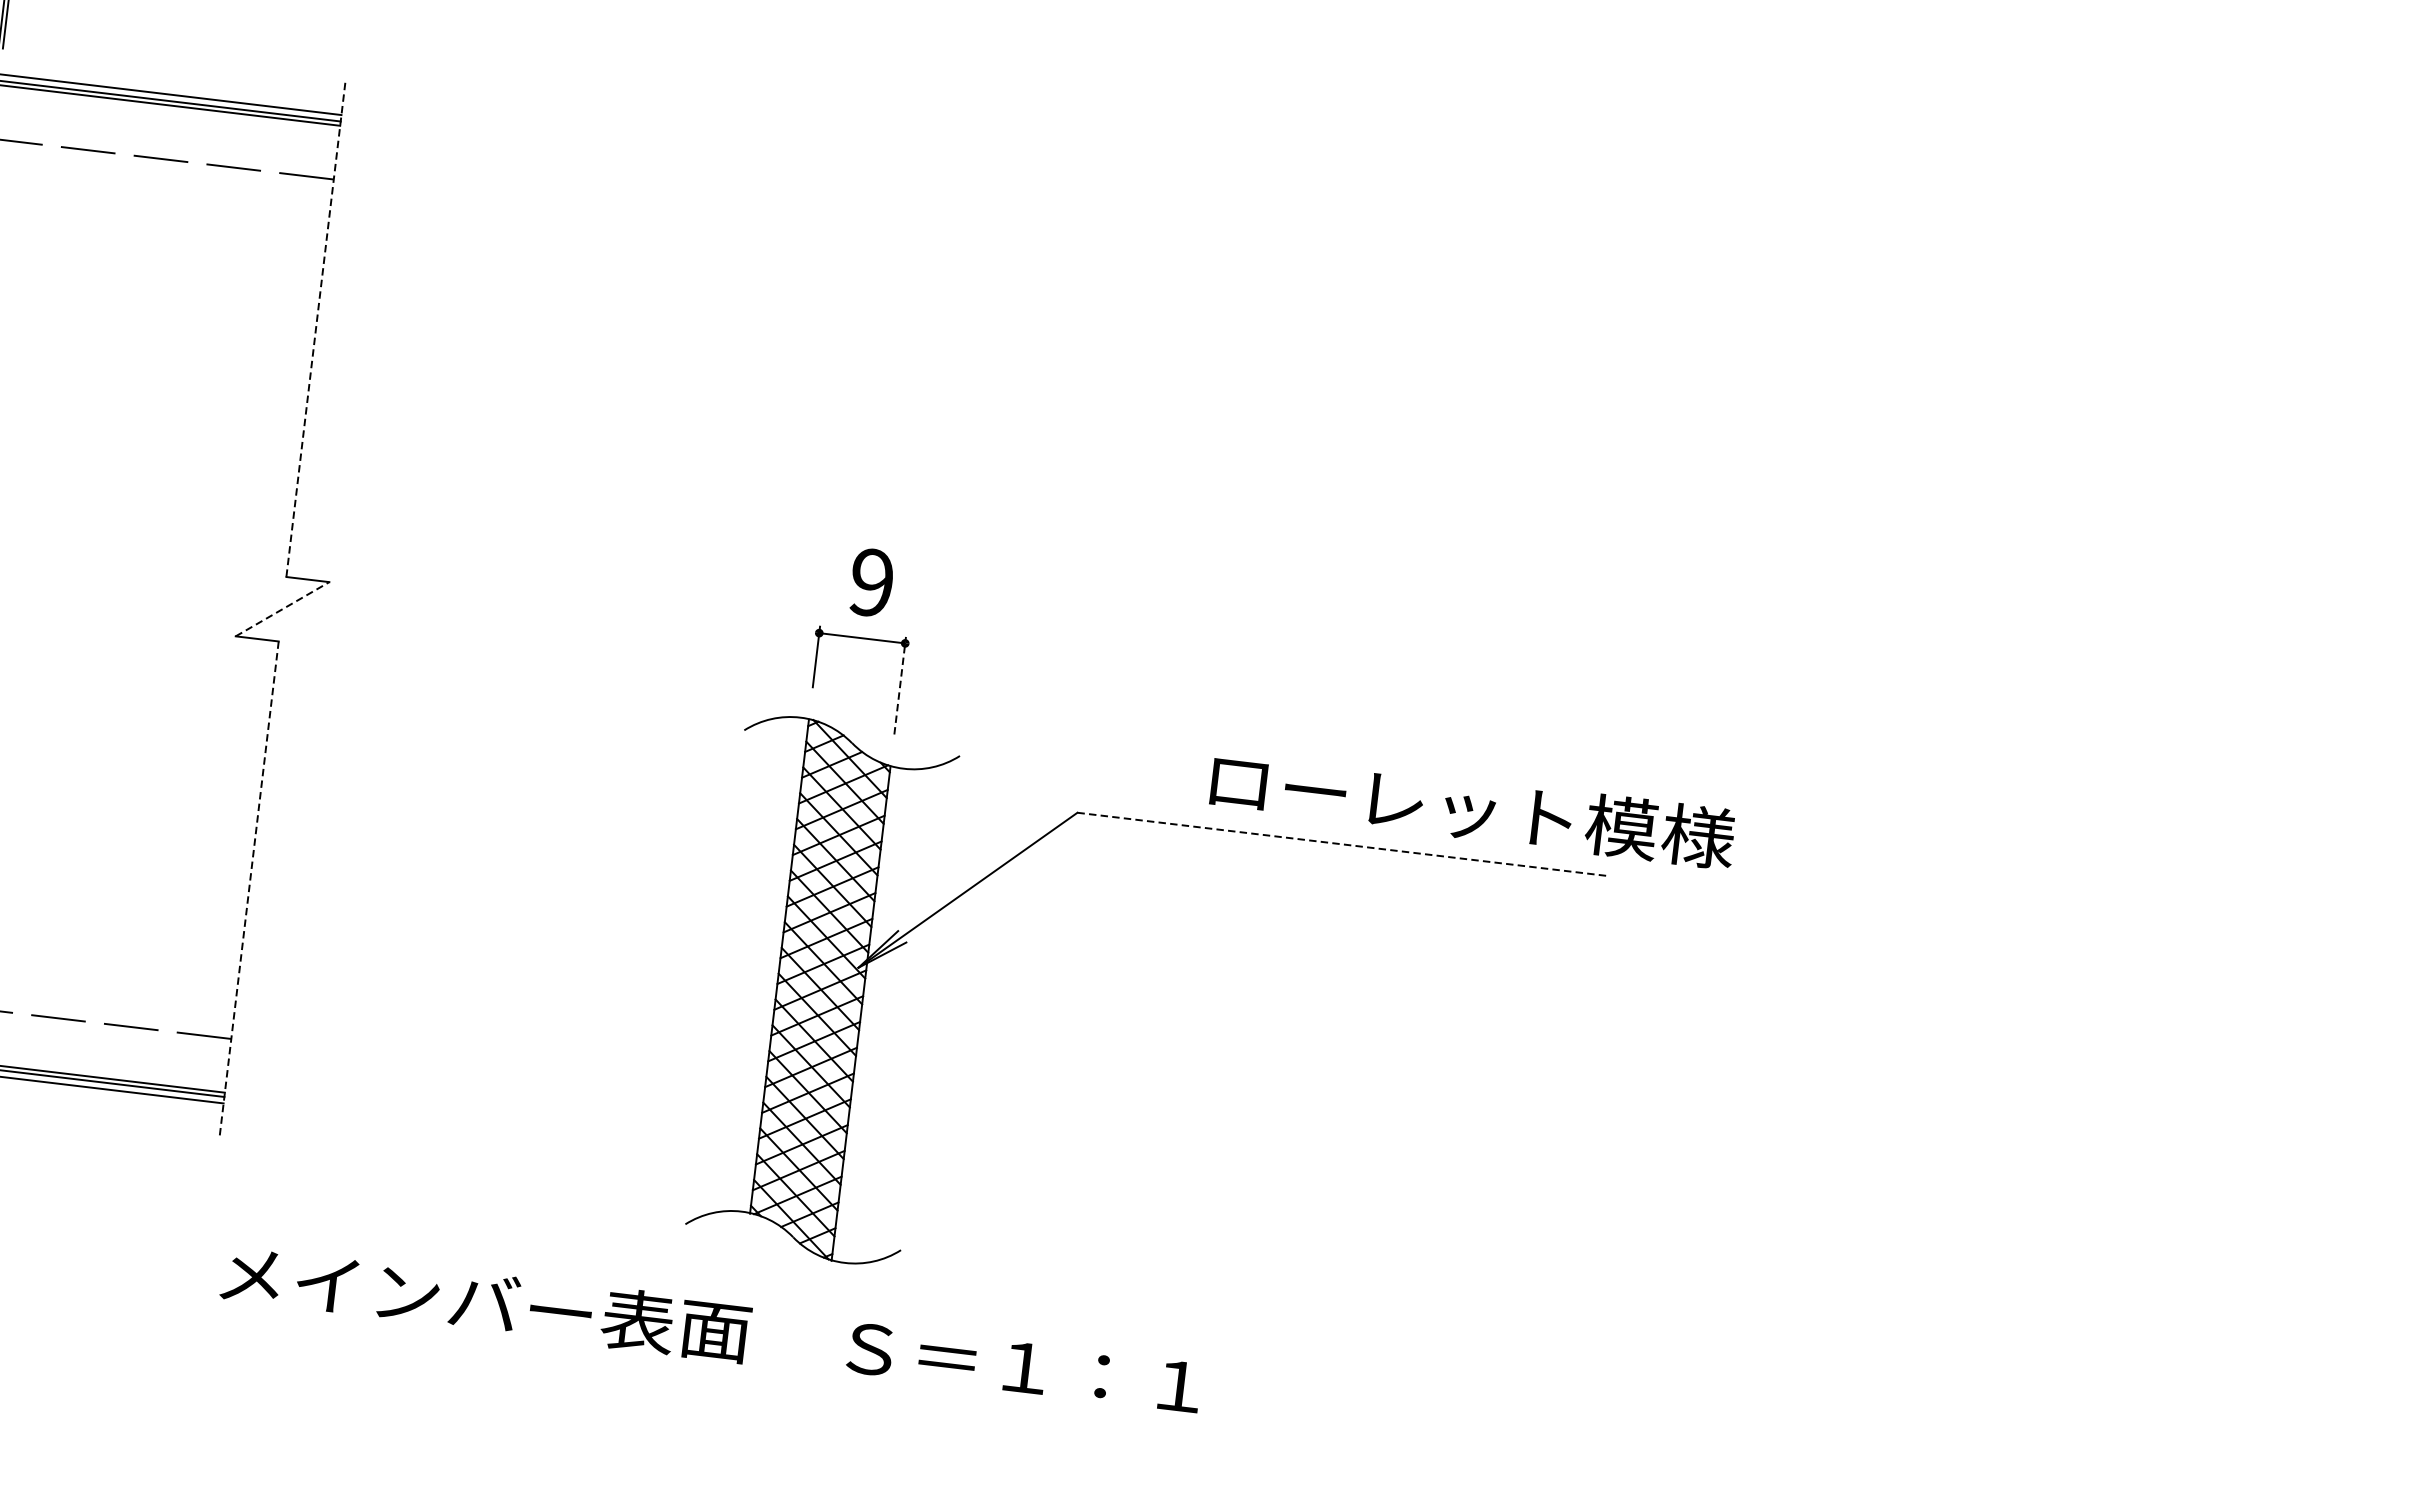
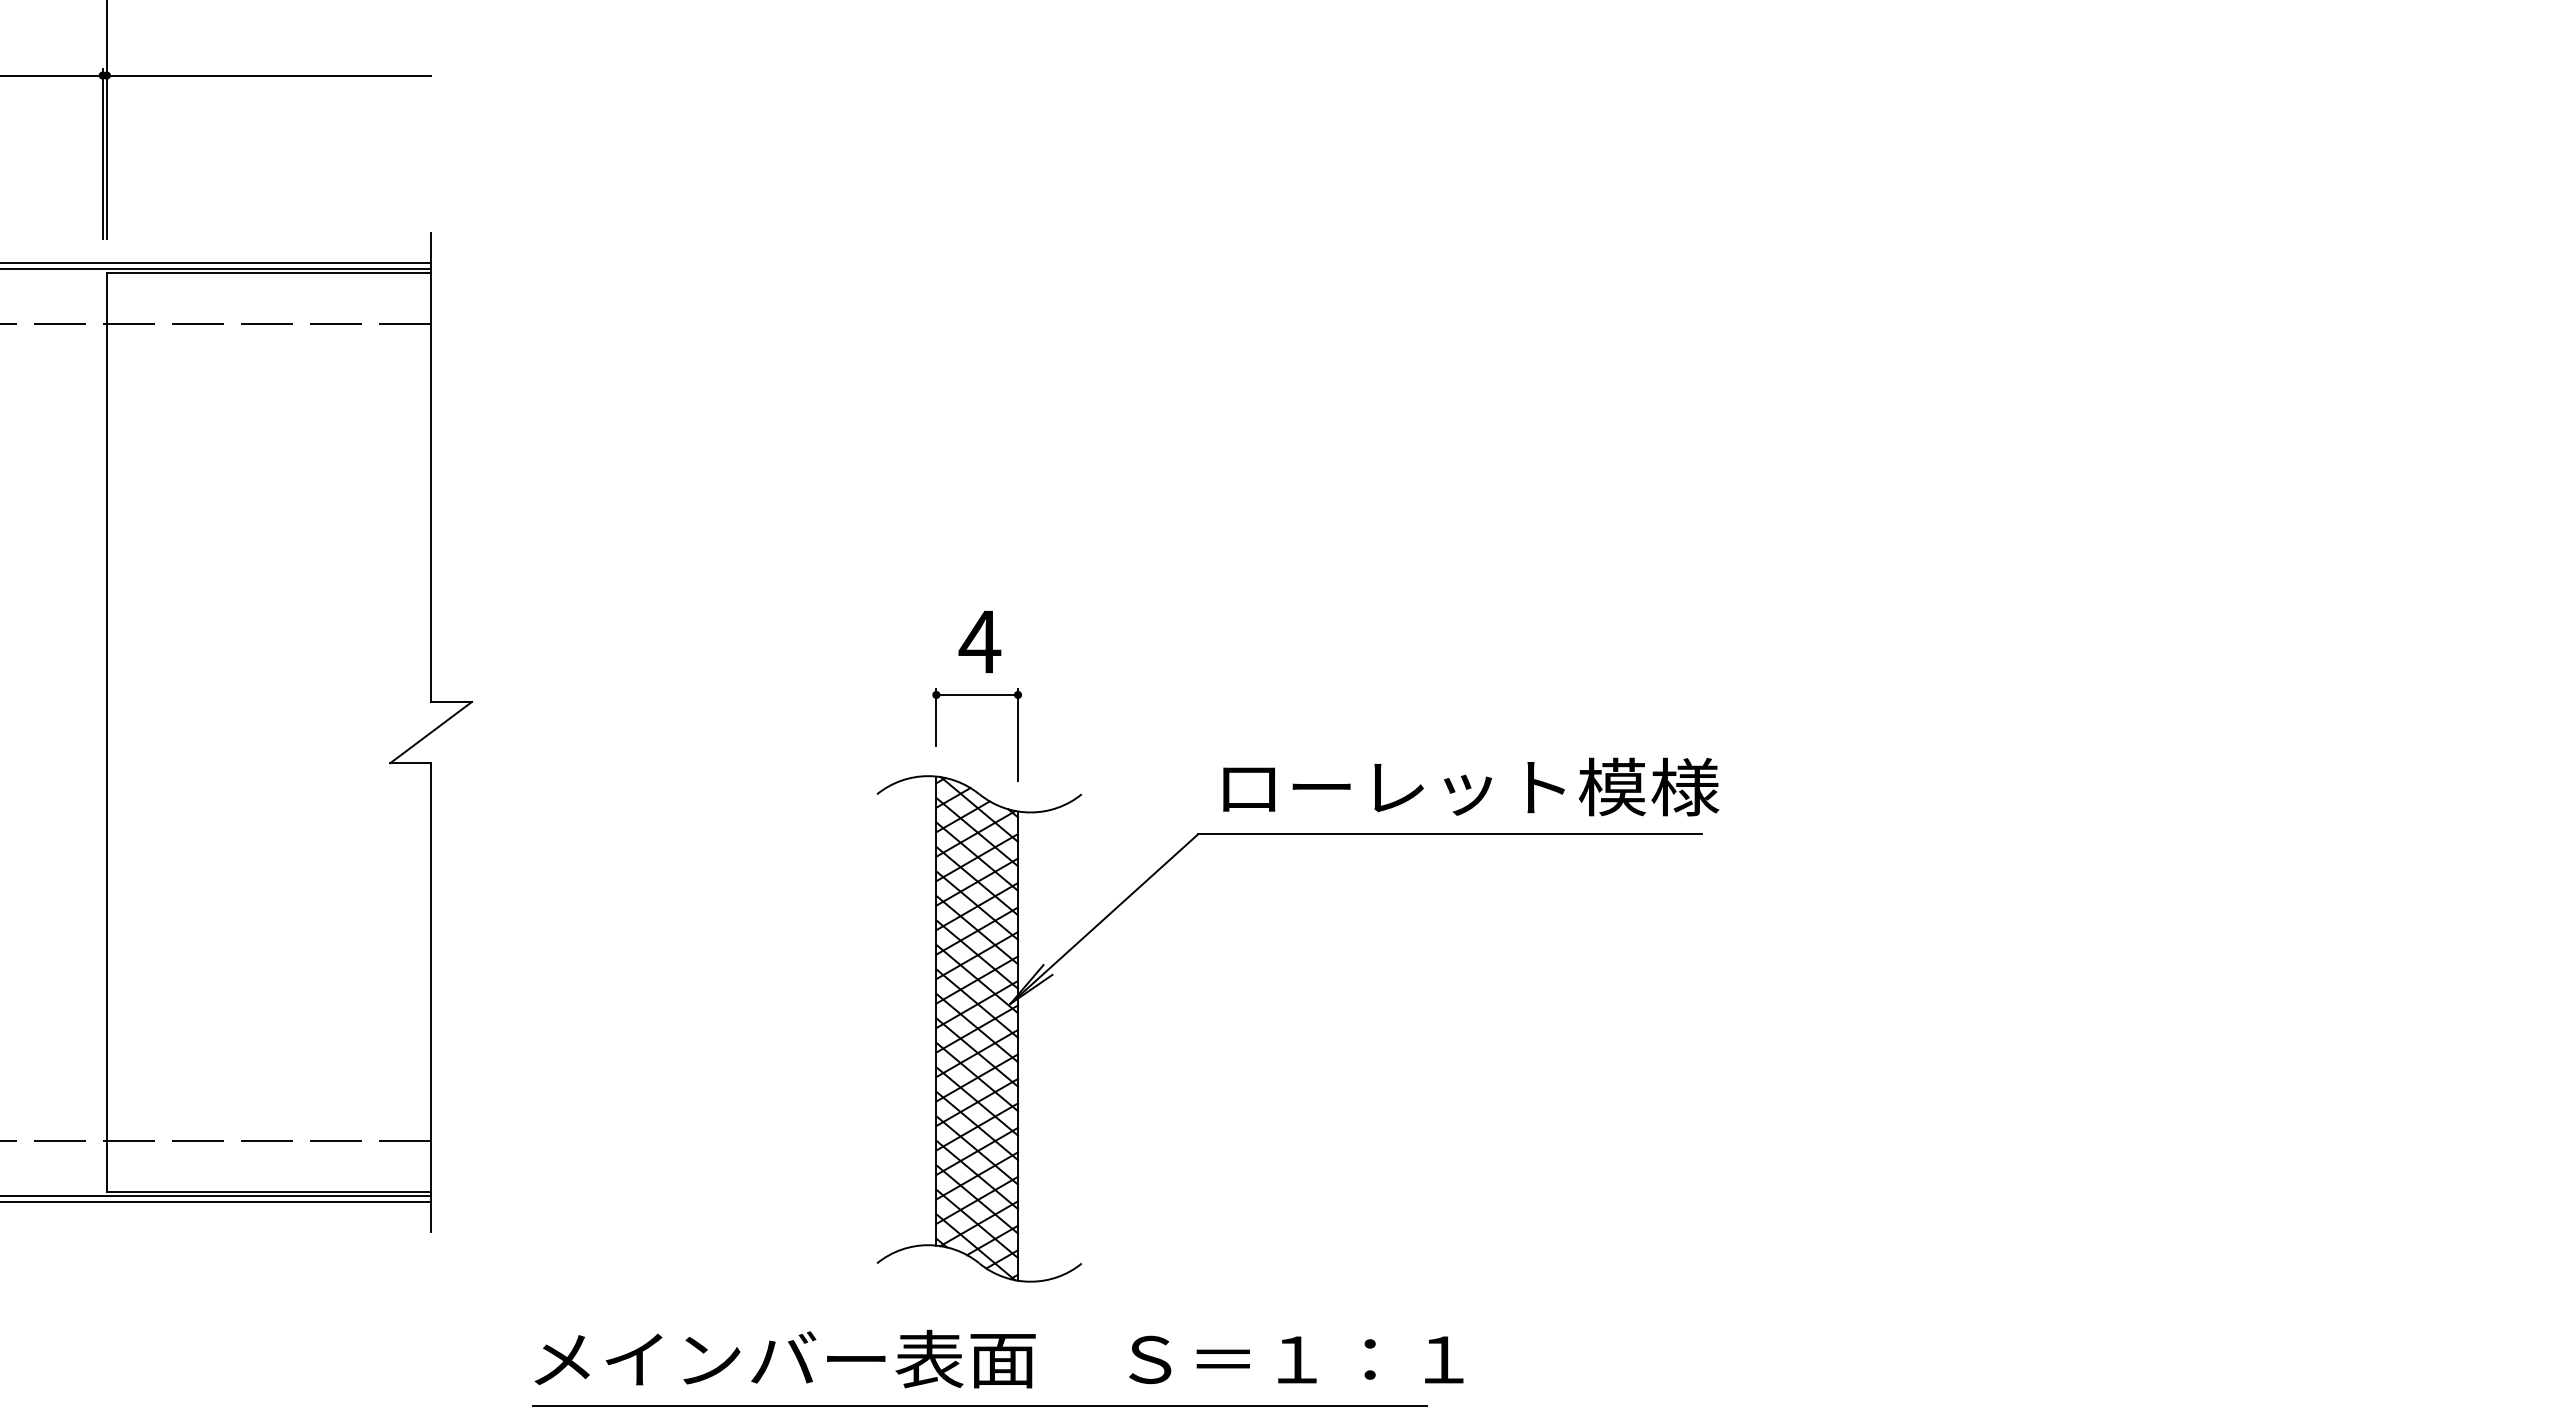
line: (316, 330) -> (431, 467), dashed -> solid
text: (871, 582) -> (979, 641), 9 -> 4
line: (282, 609) -> (431, 732), dashed -> solid
line: (900, 685) -> (1018, 734), dashed -> solid
text: (1473, 808) -> (1471, 786), moved
line: (1343, 844) -> (1450, 834), dashed -> solid
line: (249, 888) -> (431, 997), dashed -> solid
text: (710, 1328) -> (998, 1358), moved
line: (775, 1386) -> (979, 1405), added

